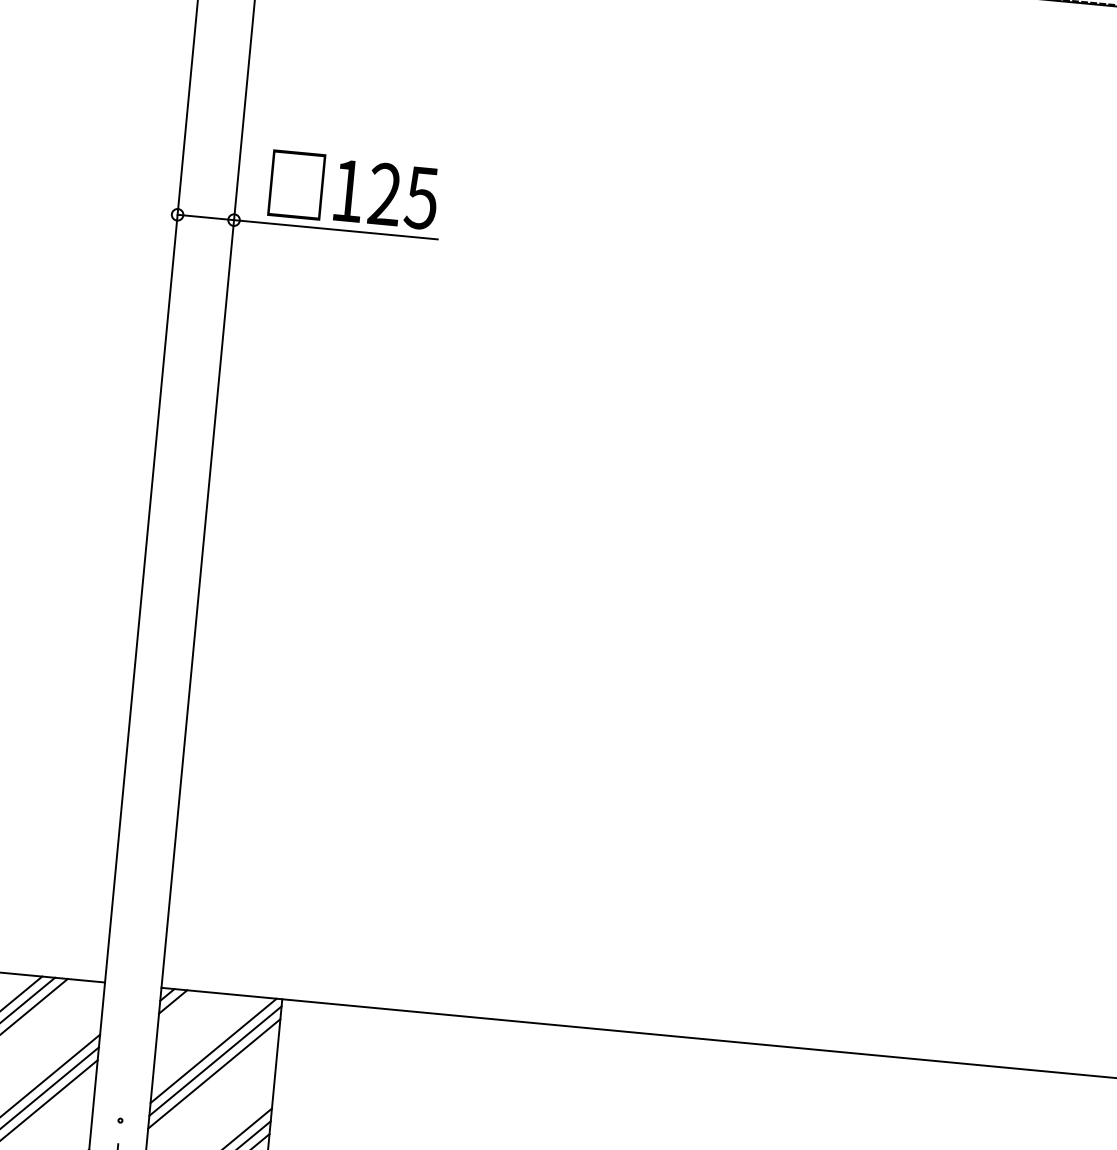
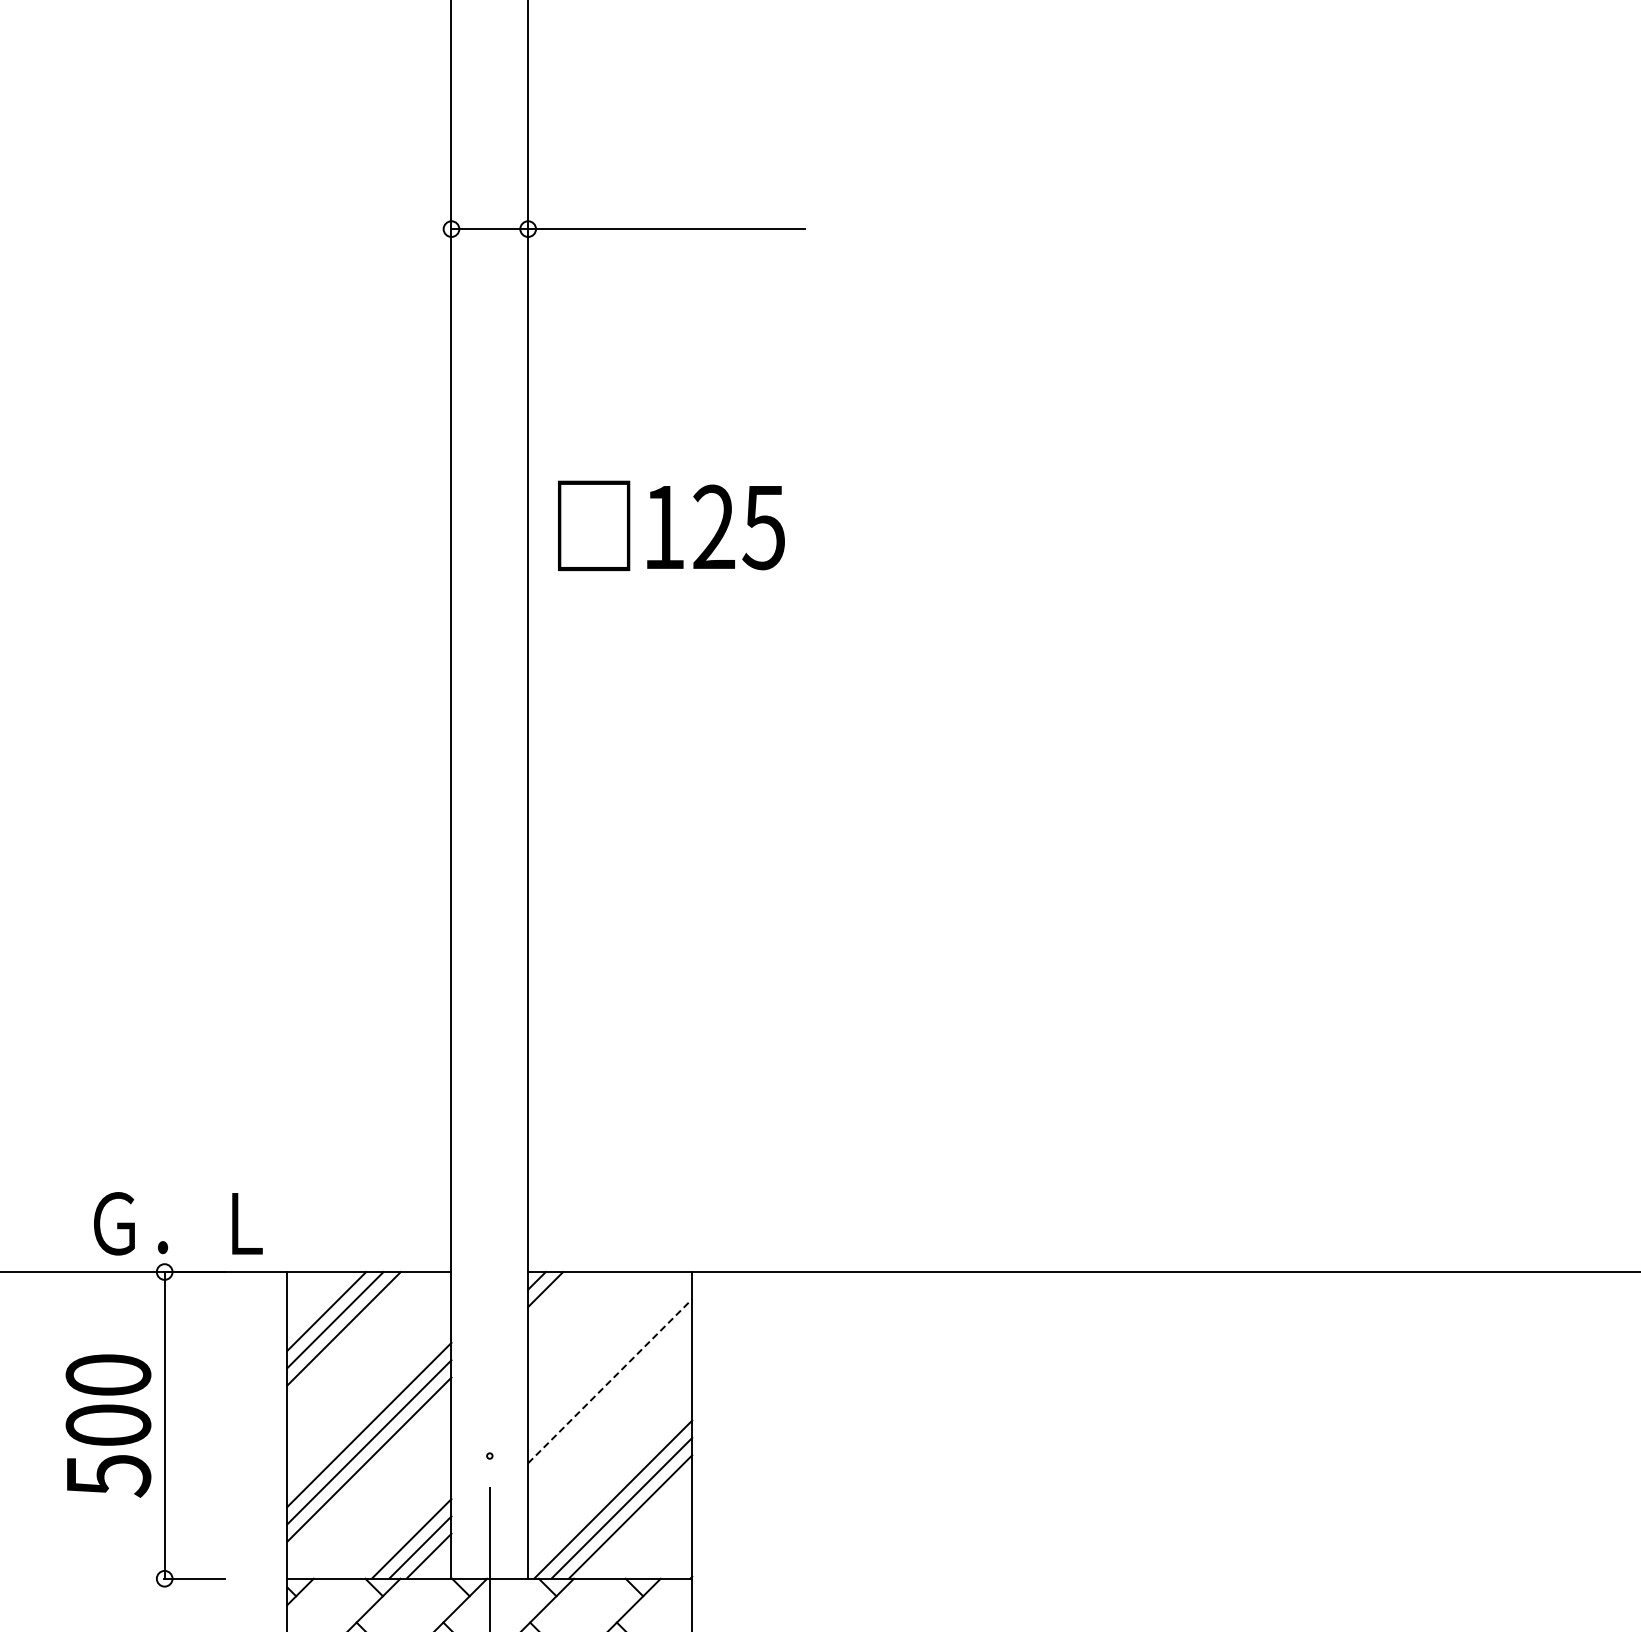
text: (353, 190) -> (671, 525), moved
line: (213, 1051) -> (606, 1350), removed
line: (215, 1060) -> (610, 1363), removed
line: (214, 1073) -> (610, 1380), solid -> dashed

